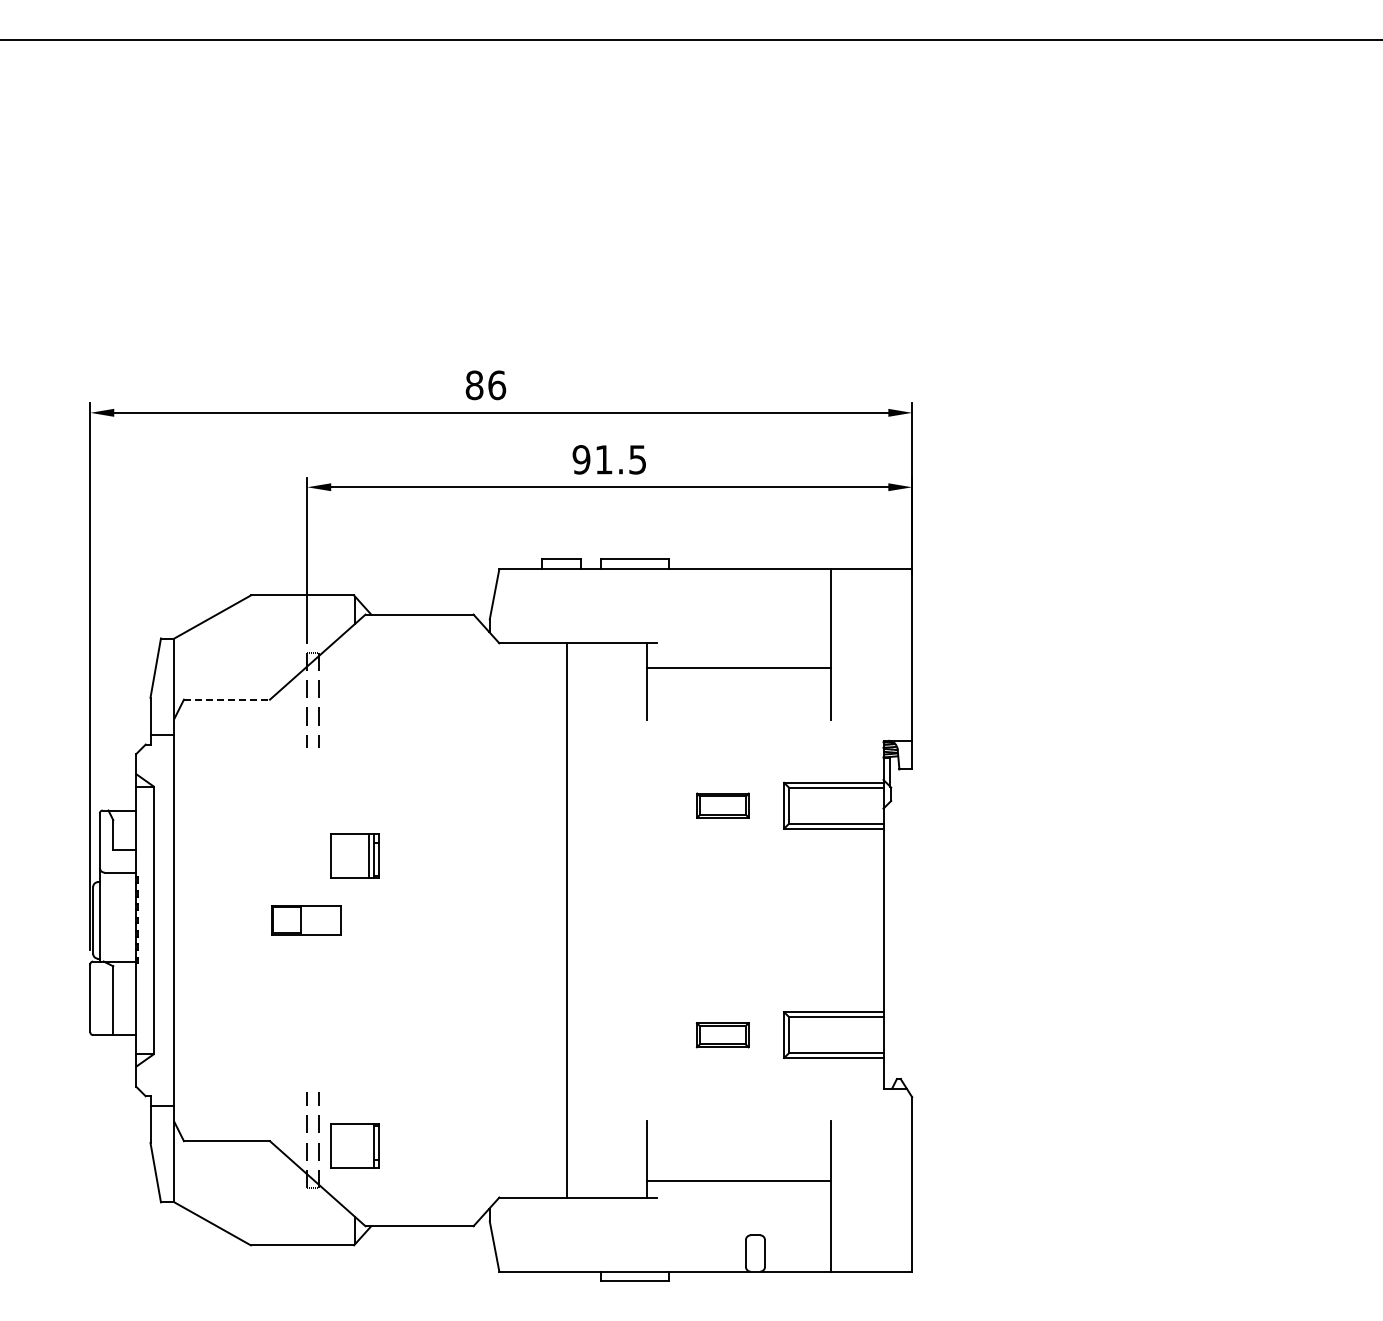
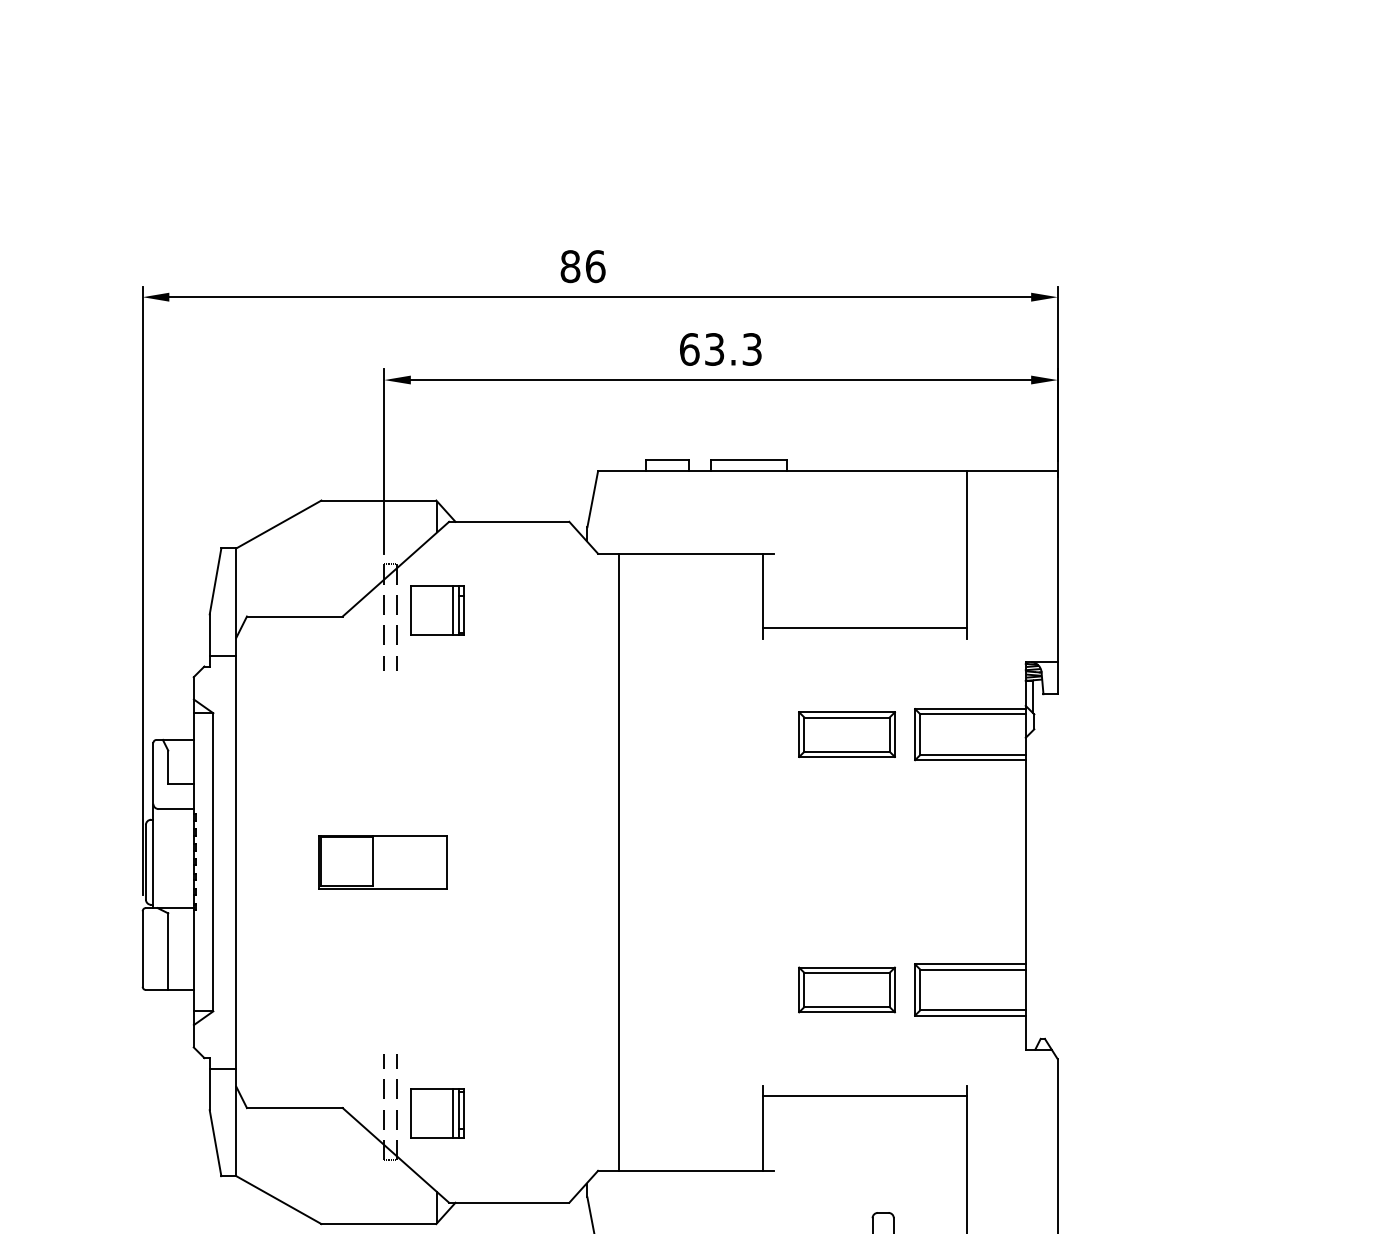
text: (609, 459) -> (720, 349), 91.5 -> 63.3
line: (738, 668) -> (864, 628), moved
line: (227, 699) -> (295, 616), dashed -> solid
part: (722, 805) -> (846, 734), size x1.67
part: (354, 855) -> (436, 609), moved
part: (306, 920) -> (383, 862), size x1.67
line: (567, 920) -> (619, 862), moved
part: (722, 1035) -> (846, 990), size x1.67
line: (369, 1146) -> (453, 1113), added
line: (738, 1180) -> (864, 1096), moved

